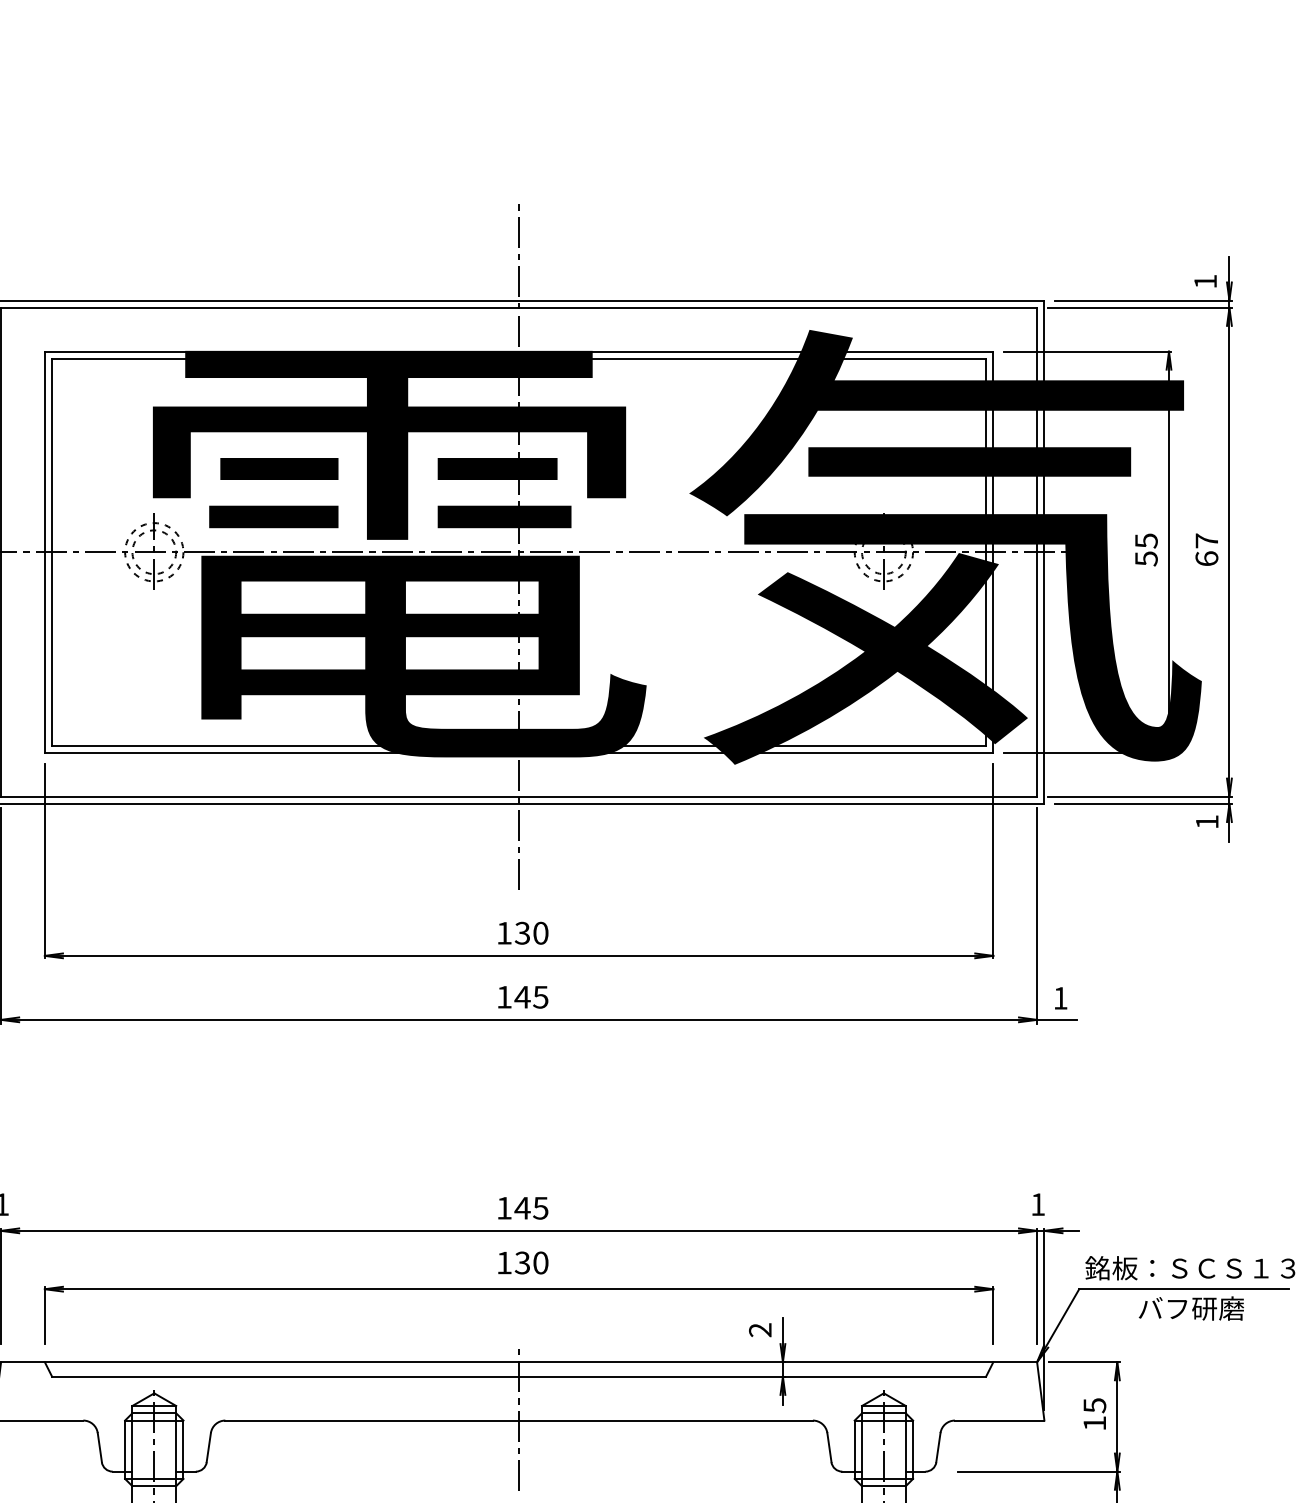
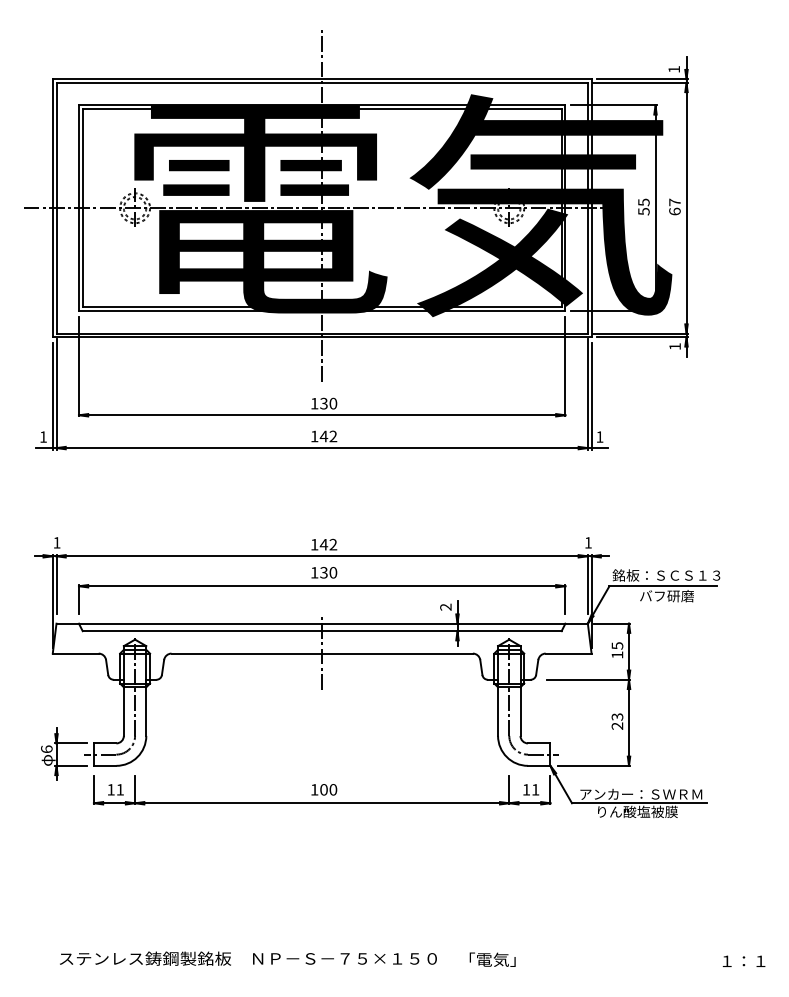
line: (1044, 919) -> (591, 396), added
text: (541, 997) -> (333, 436), 145 -> 142
text: (541, 1207) -> (333, 544), 145 -> 142

